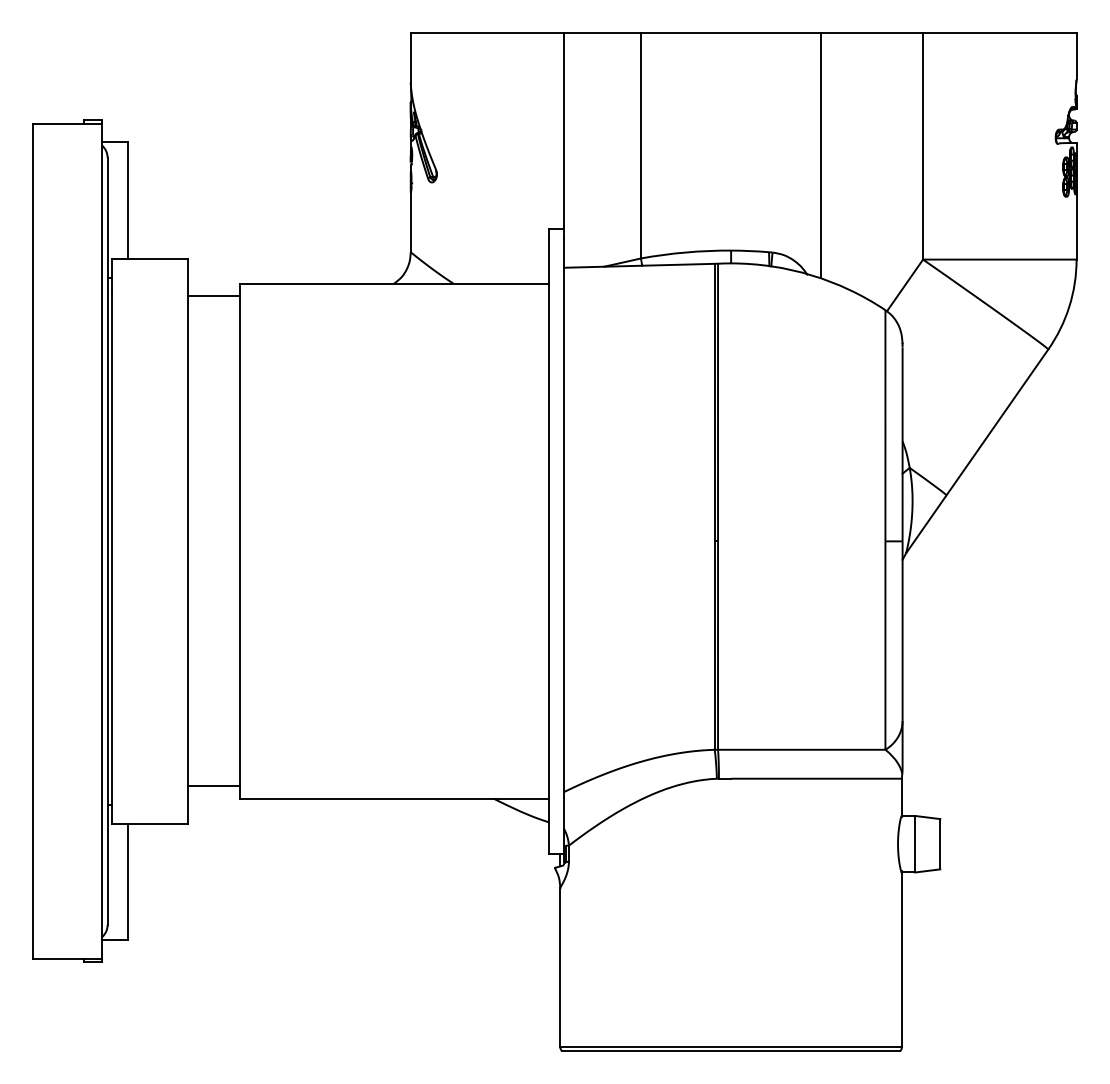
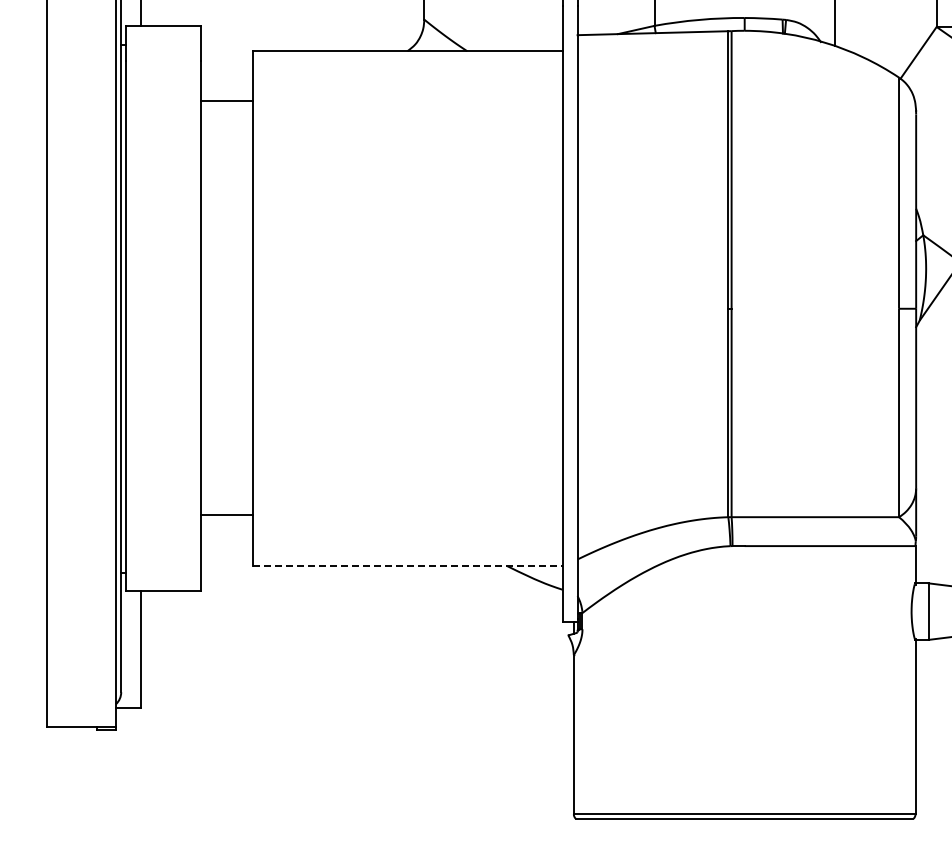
line: (213, 296) -> (227, 100), moved
line: (213, 786) -> (227, 514), moved
line: (394, 798) -> (408, 565), solid -> dashed

